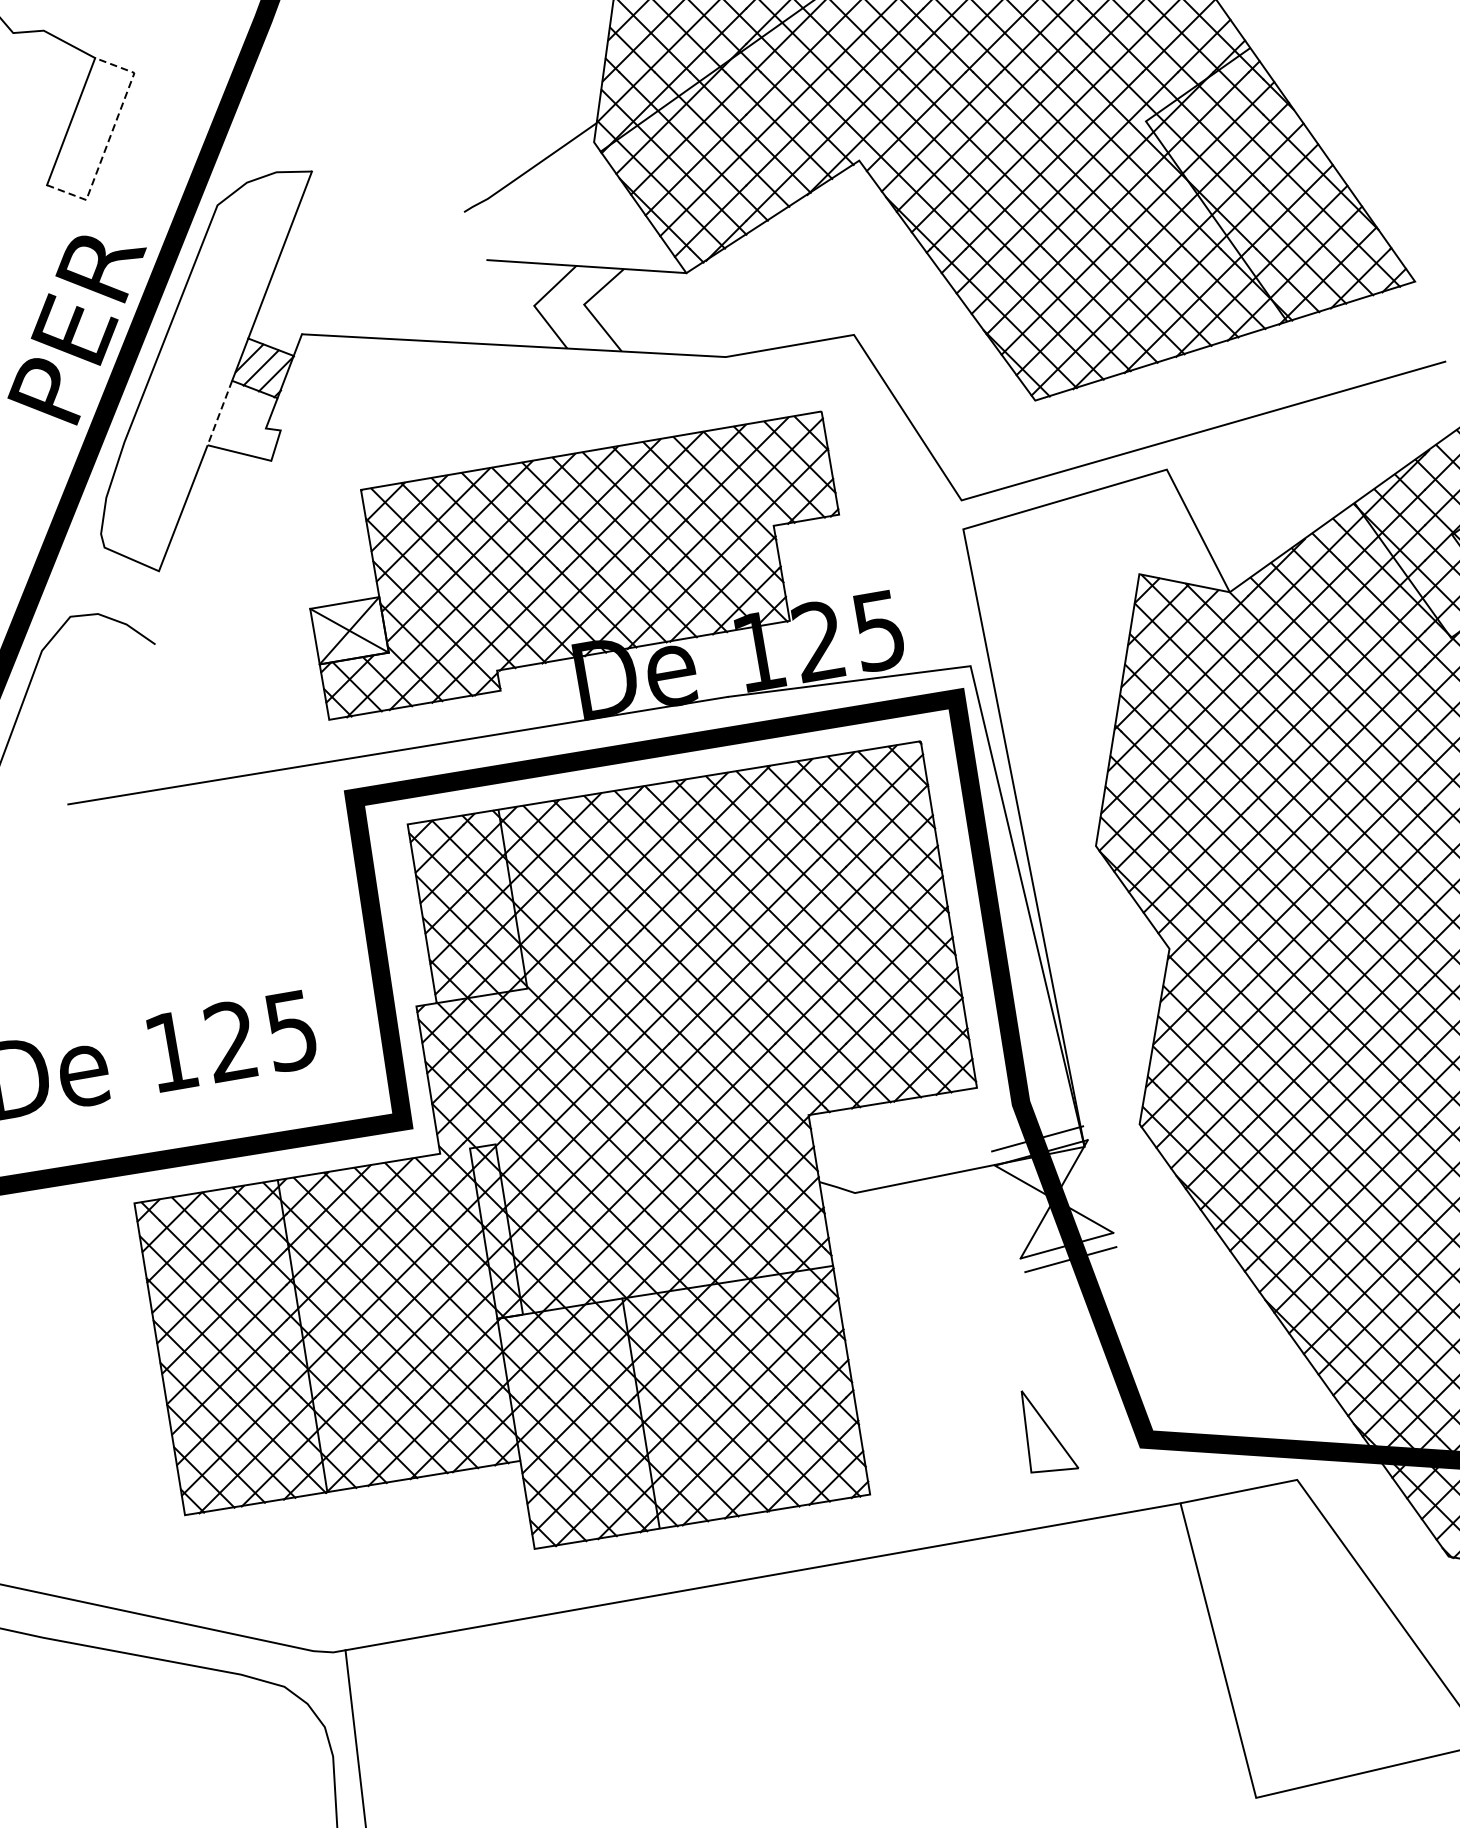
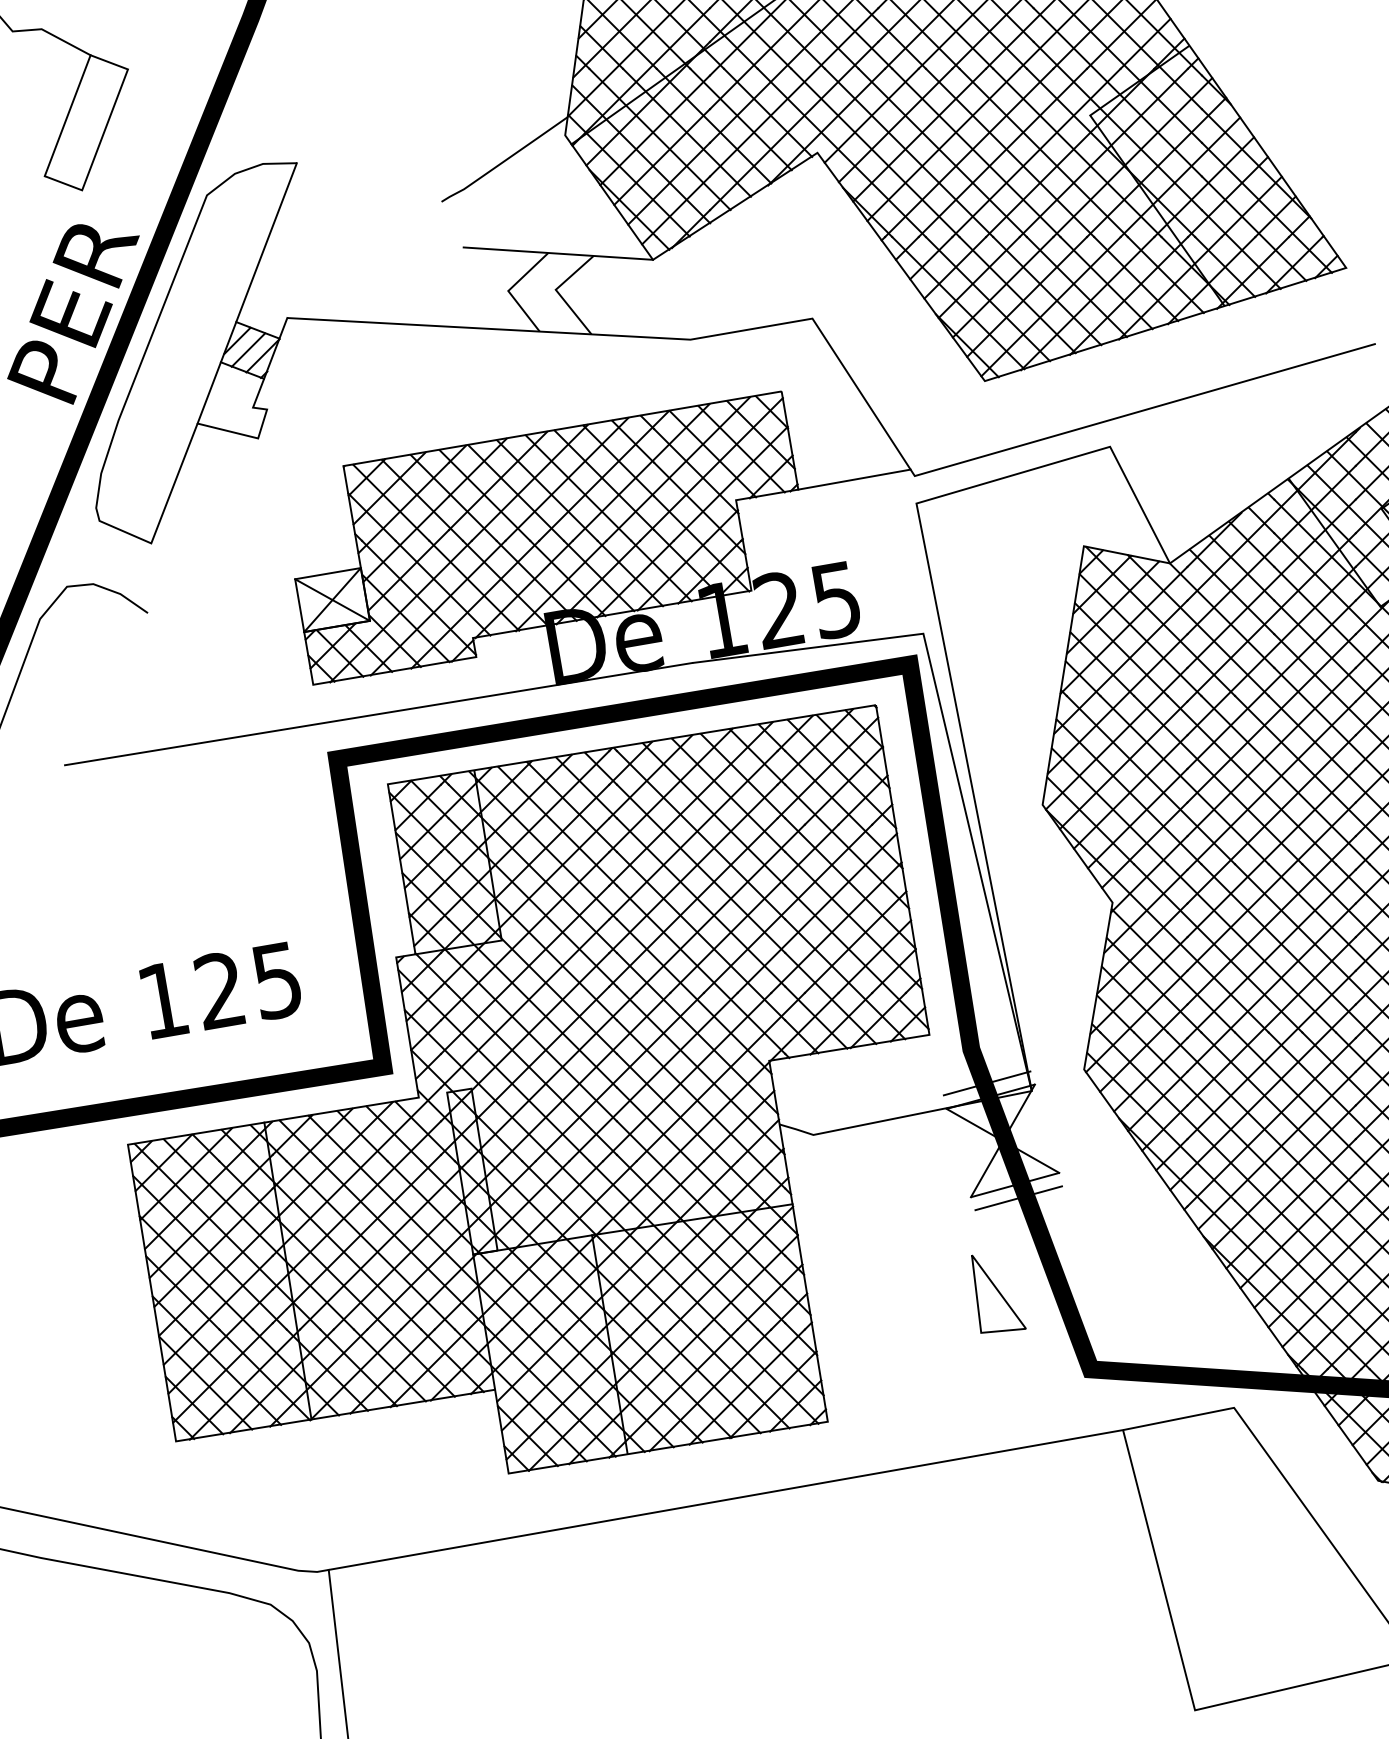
line: (110, 136) -> (105, 129), dashed -> solid
line: (220, 412) -> (209, 392), dashed -> solid
line: (898, 504) -> (854, 479), added
part: (1049, 1431) -> (998, 1293), moved

